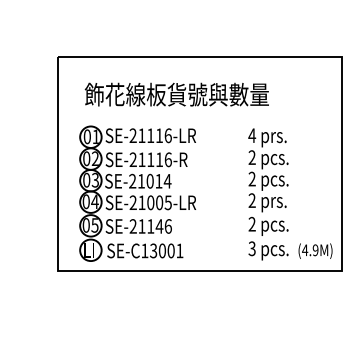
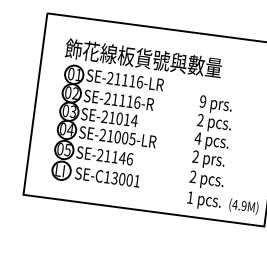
text: (252, 135) -> (203, 101), 4 -> 9
text: (252, 178) -> (198, 138), 2 -> 4
part: (137, 193) -> (107, 127), moved
text: (251, 248) -> (189, 197), 3 -> 1

